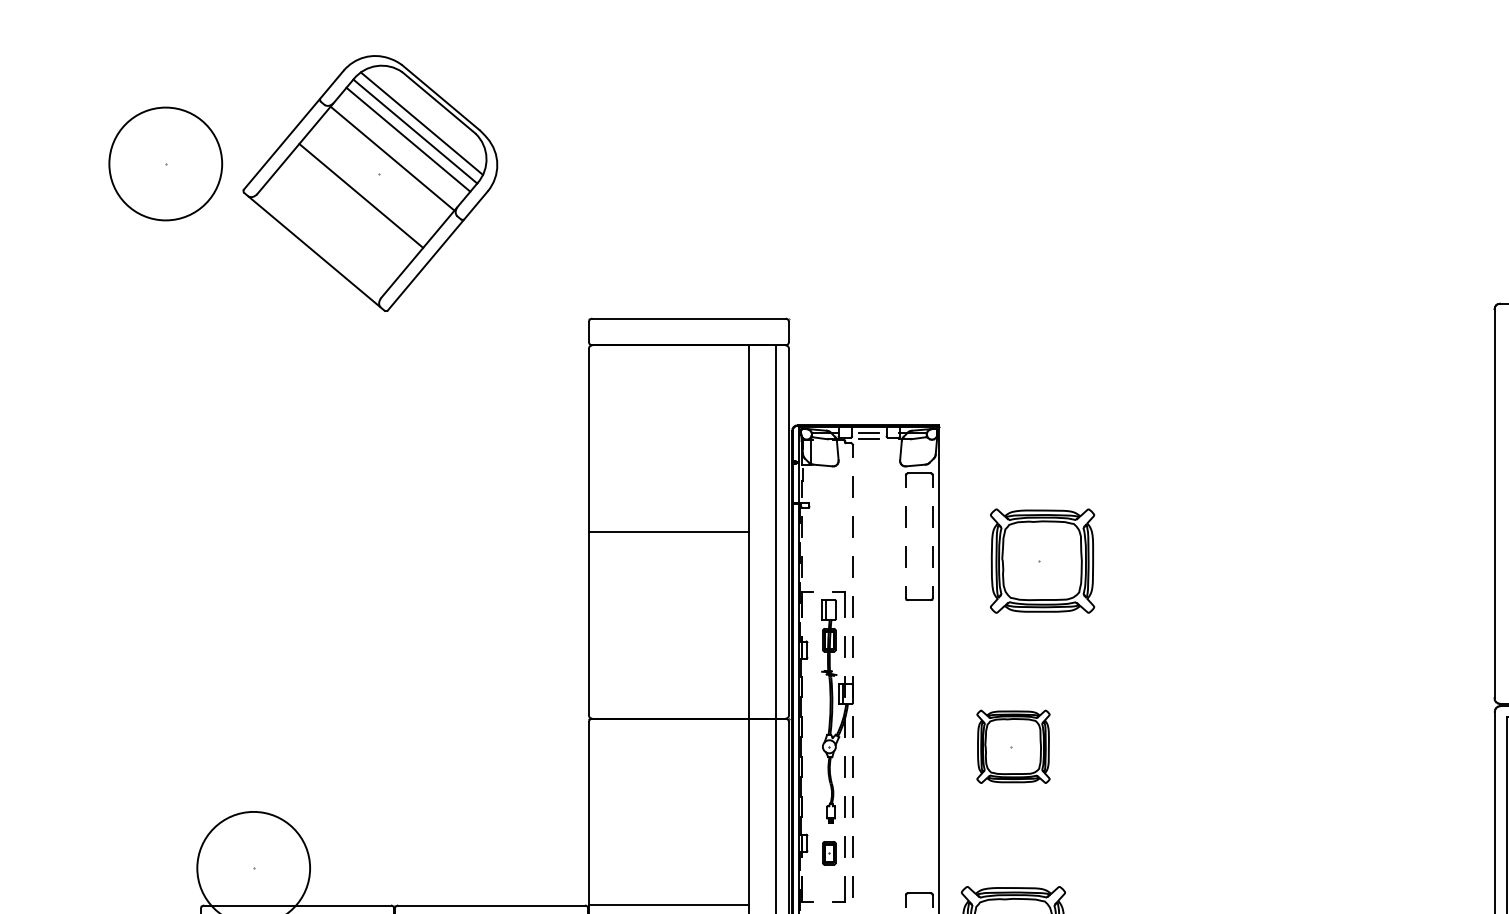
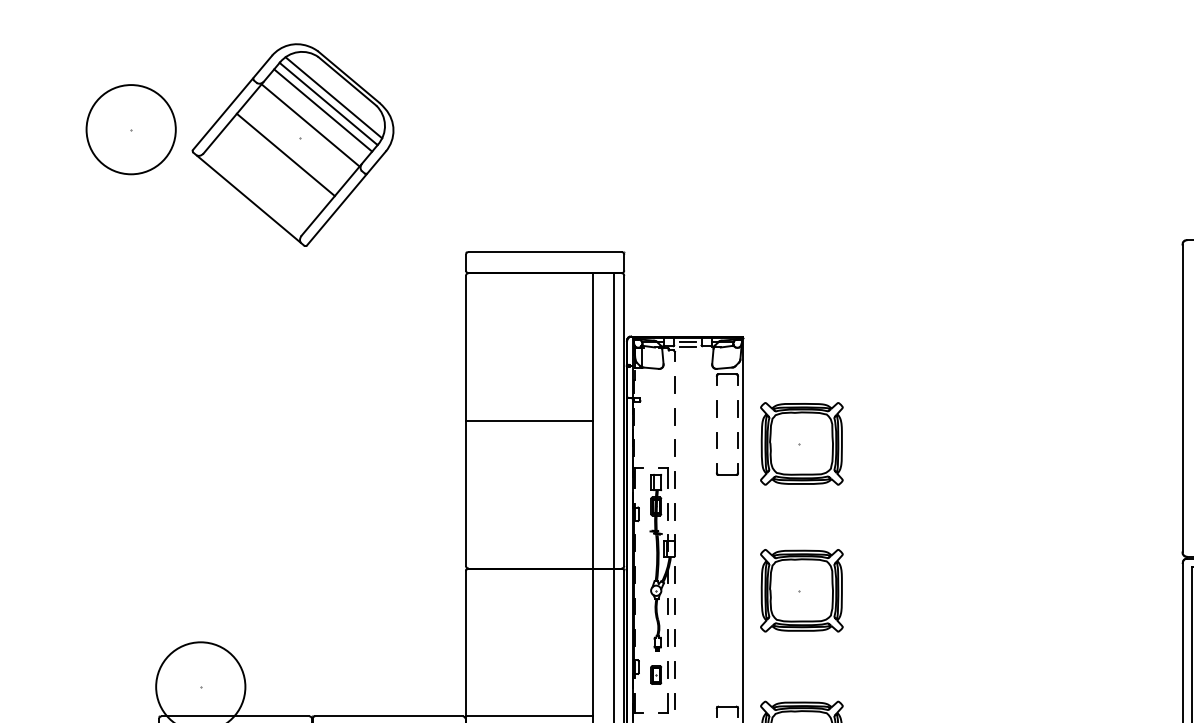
part: (1042, 560) -> (801, 443), moved
part: (1012, 746) -> (801, 590), size x1.43

